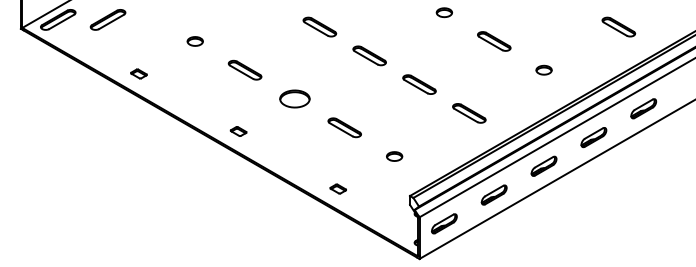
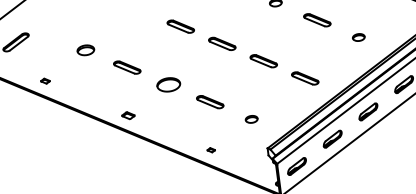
part: (194, 41) -> (85, 50), size x1.4
part: (138, 73) -> (45, 80), size x0.7
part: (337, 188) -> (210, 149), size x0.6

